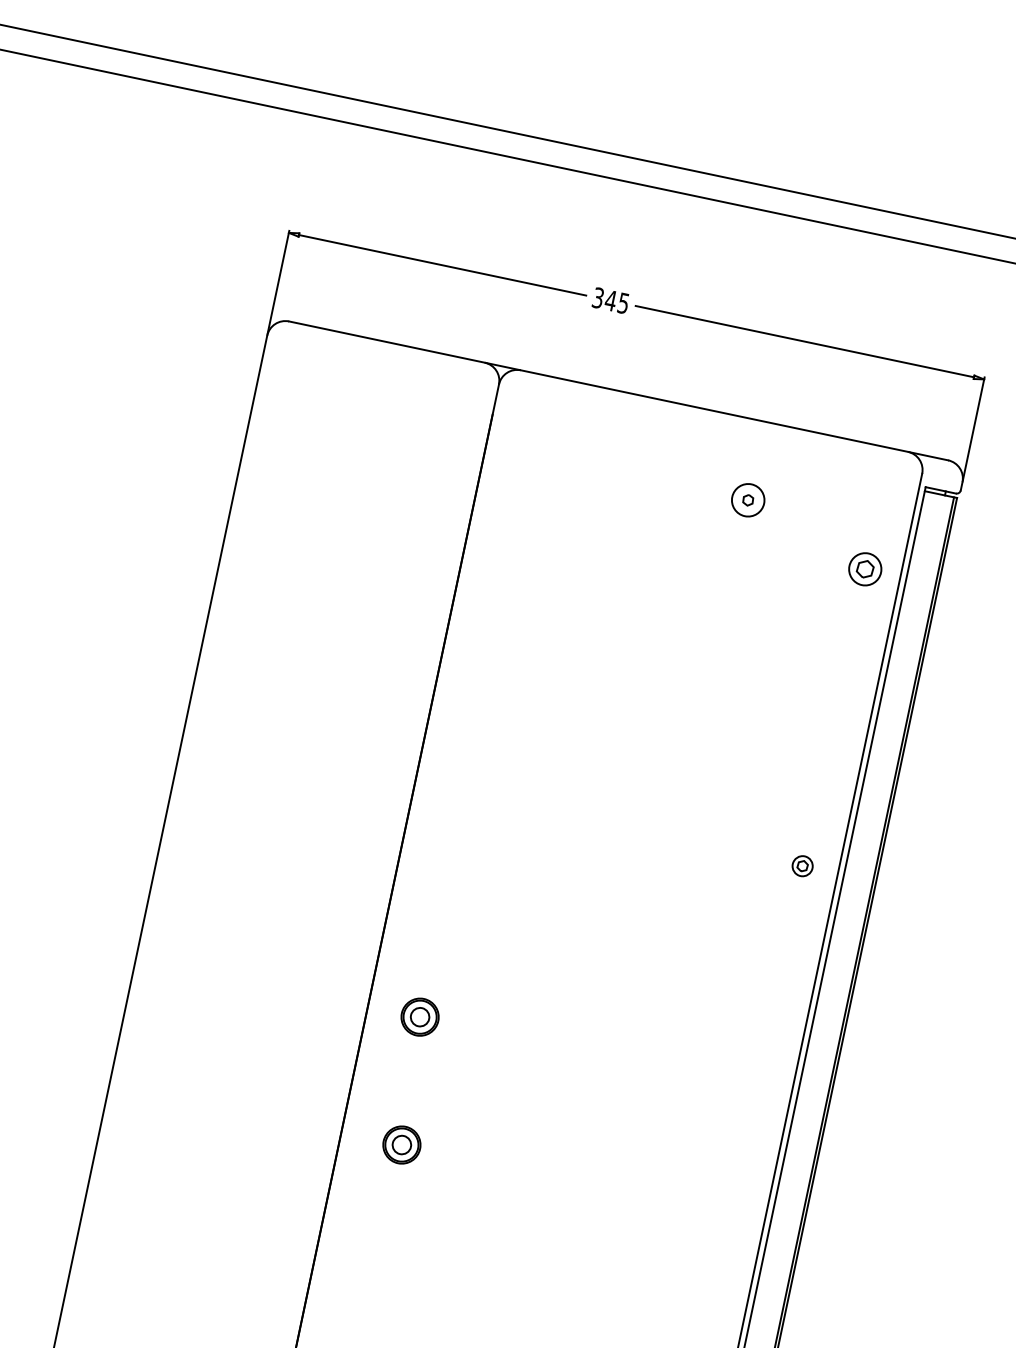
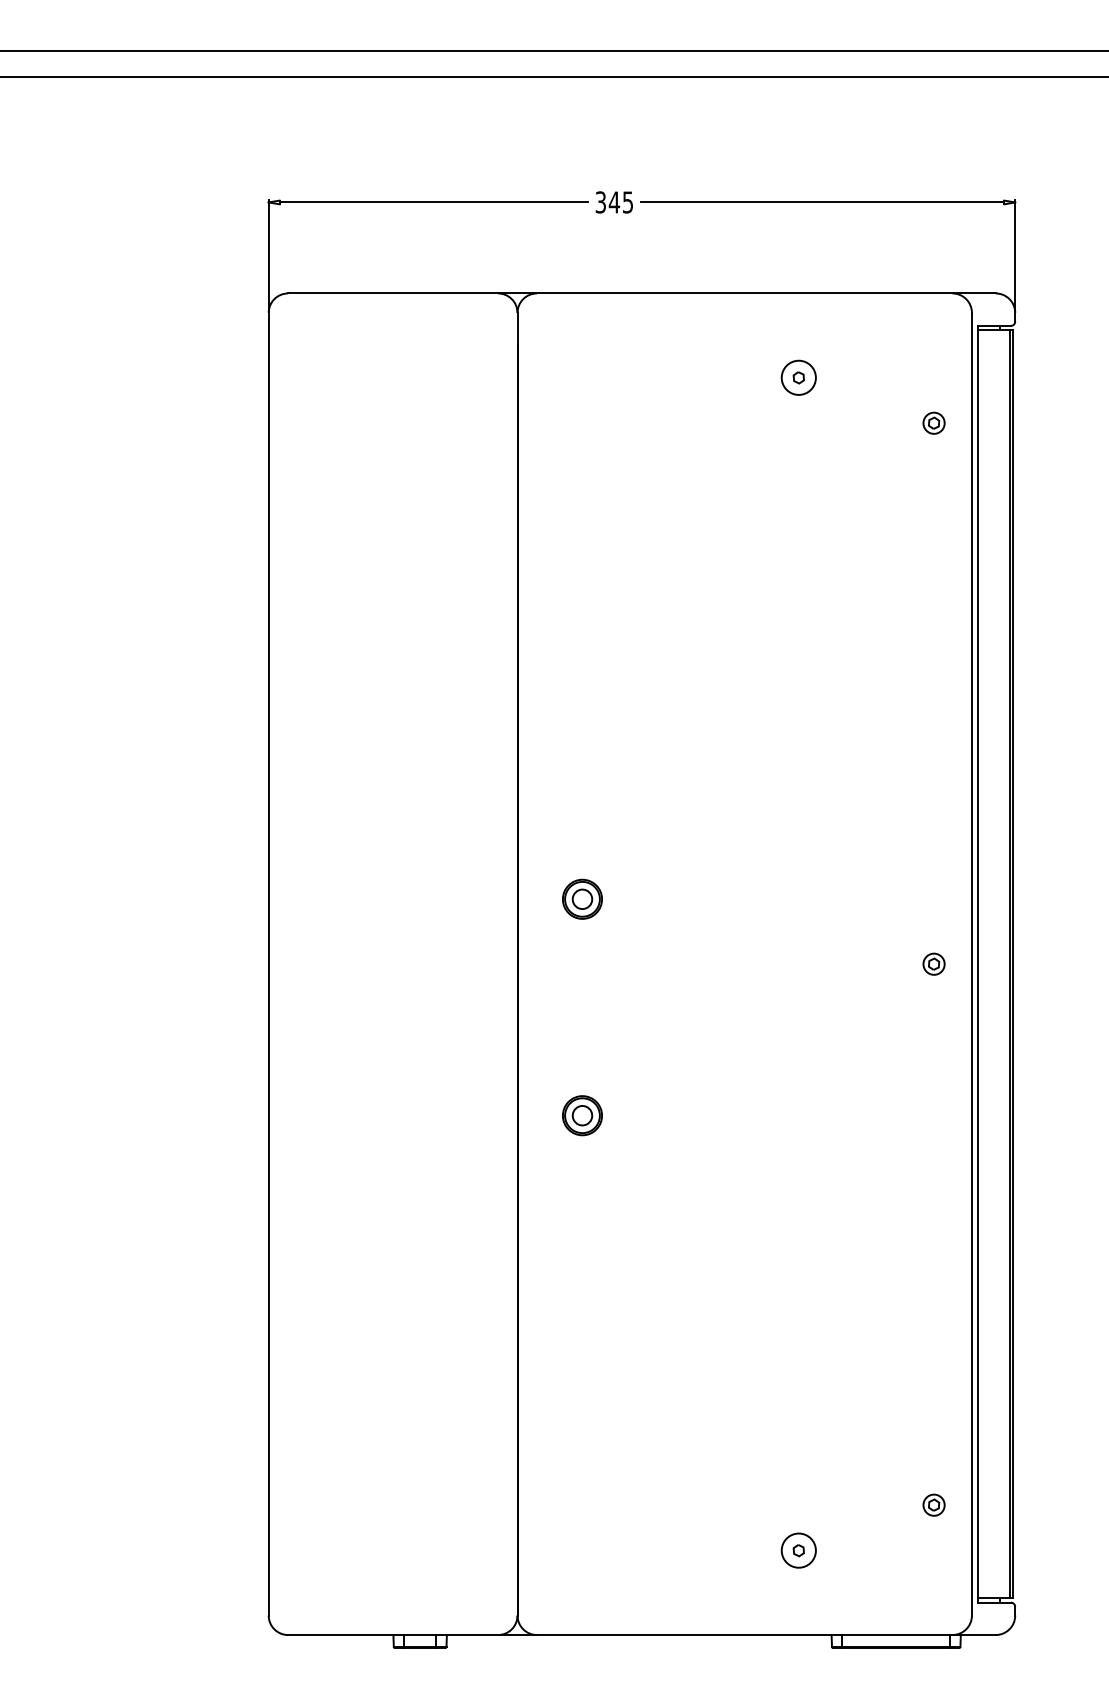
part: (864, 568) -> (933, 422), size x0.62
part: (802, 865) -> (933, 963), moved
part: (420, 1016) -> (582, 898), moved

